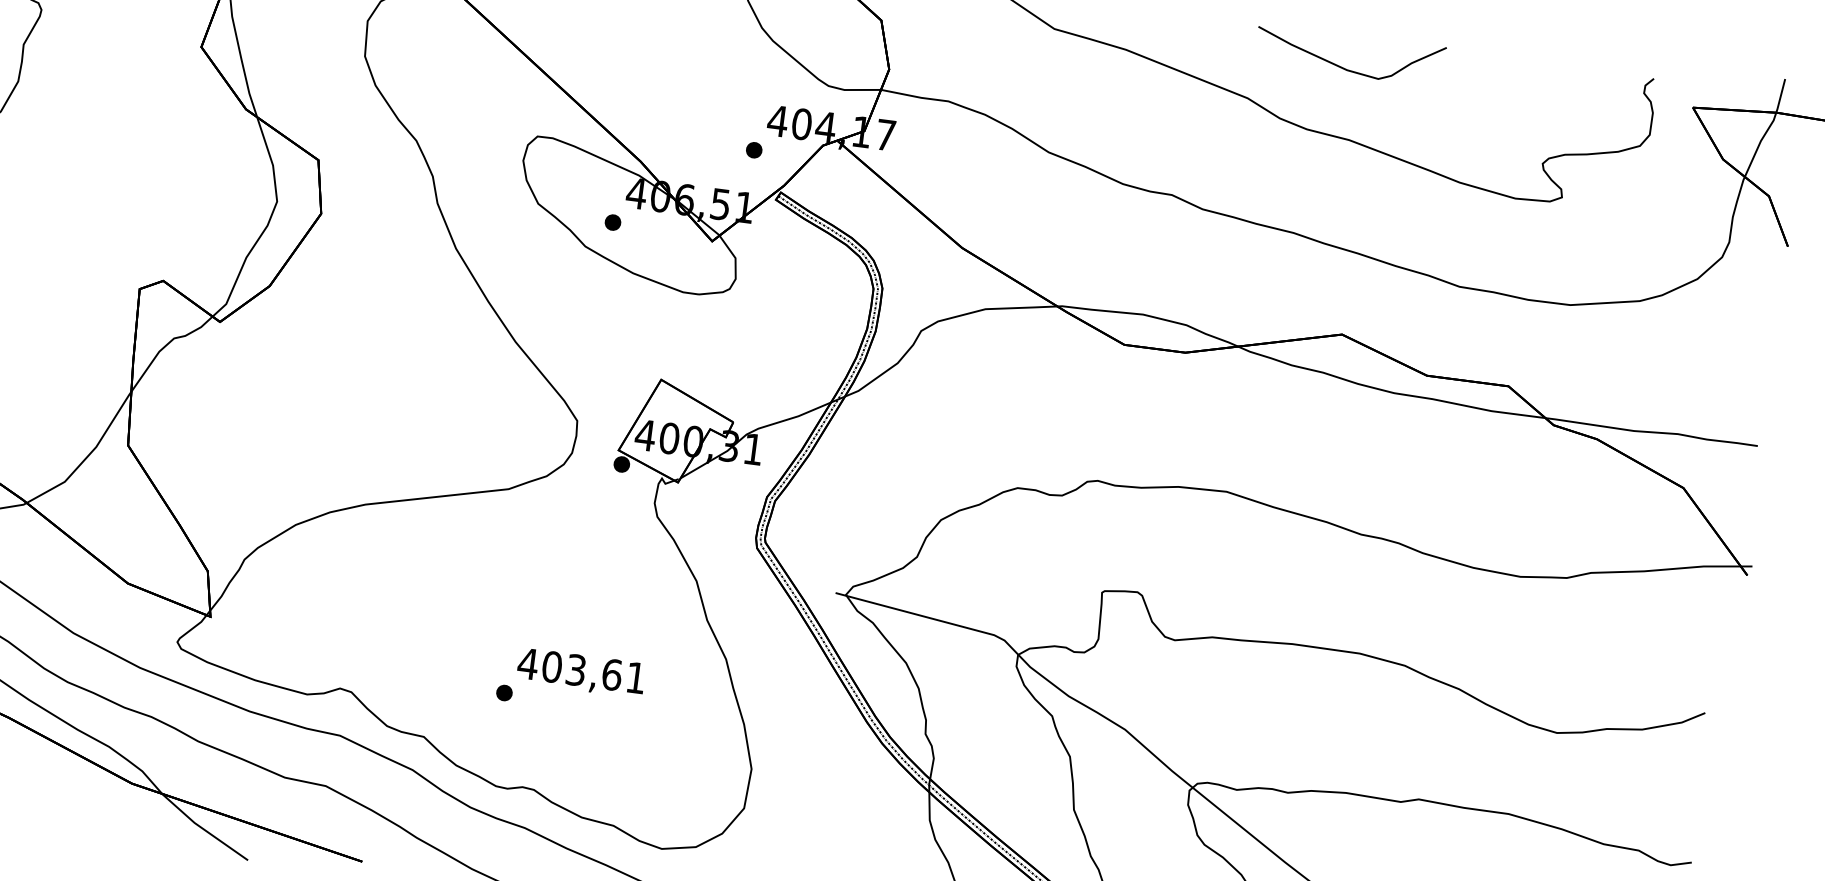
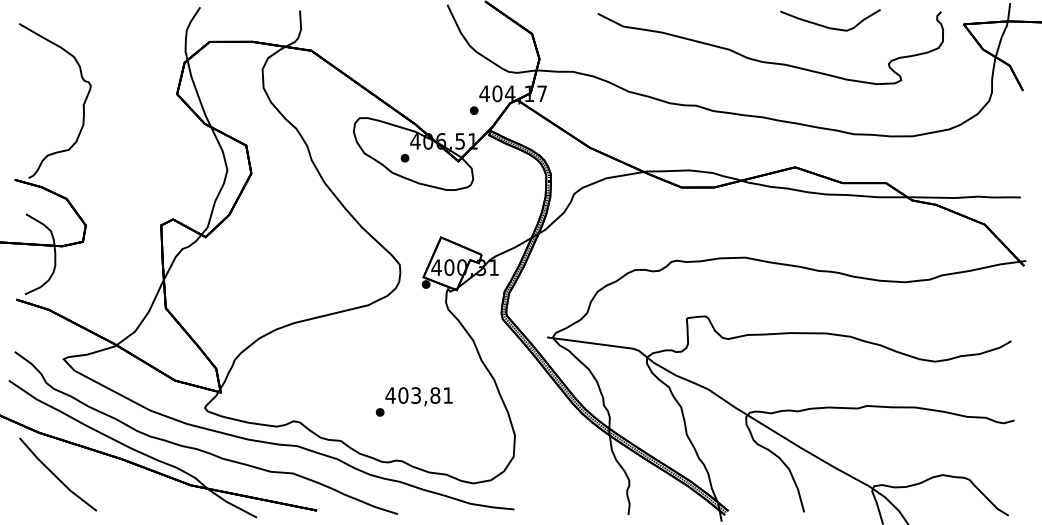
curve: (1345, 66) -> (828, 26), moved
text: (612, 674) -> (435, 395), 403,61 -> 403,81

